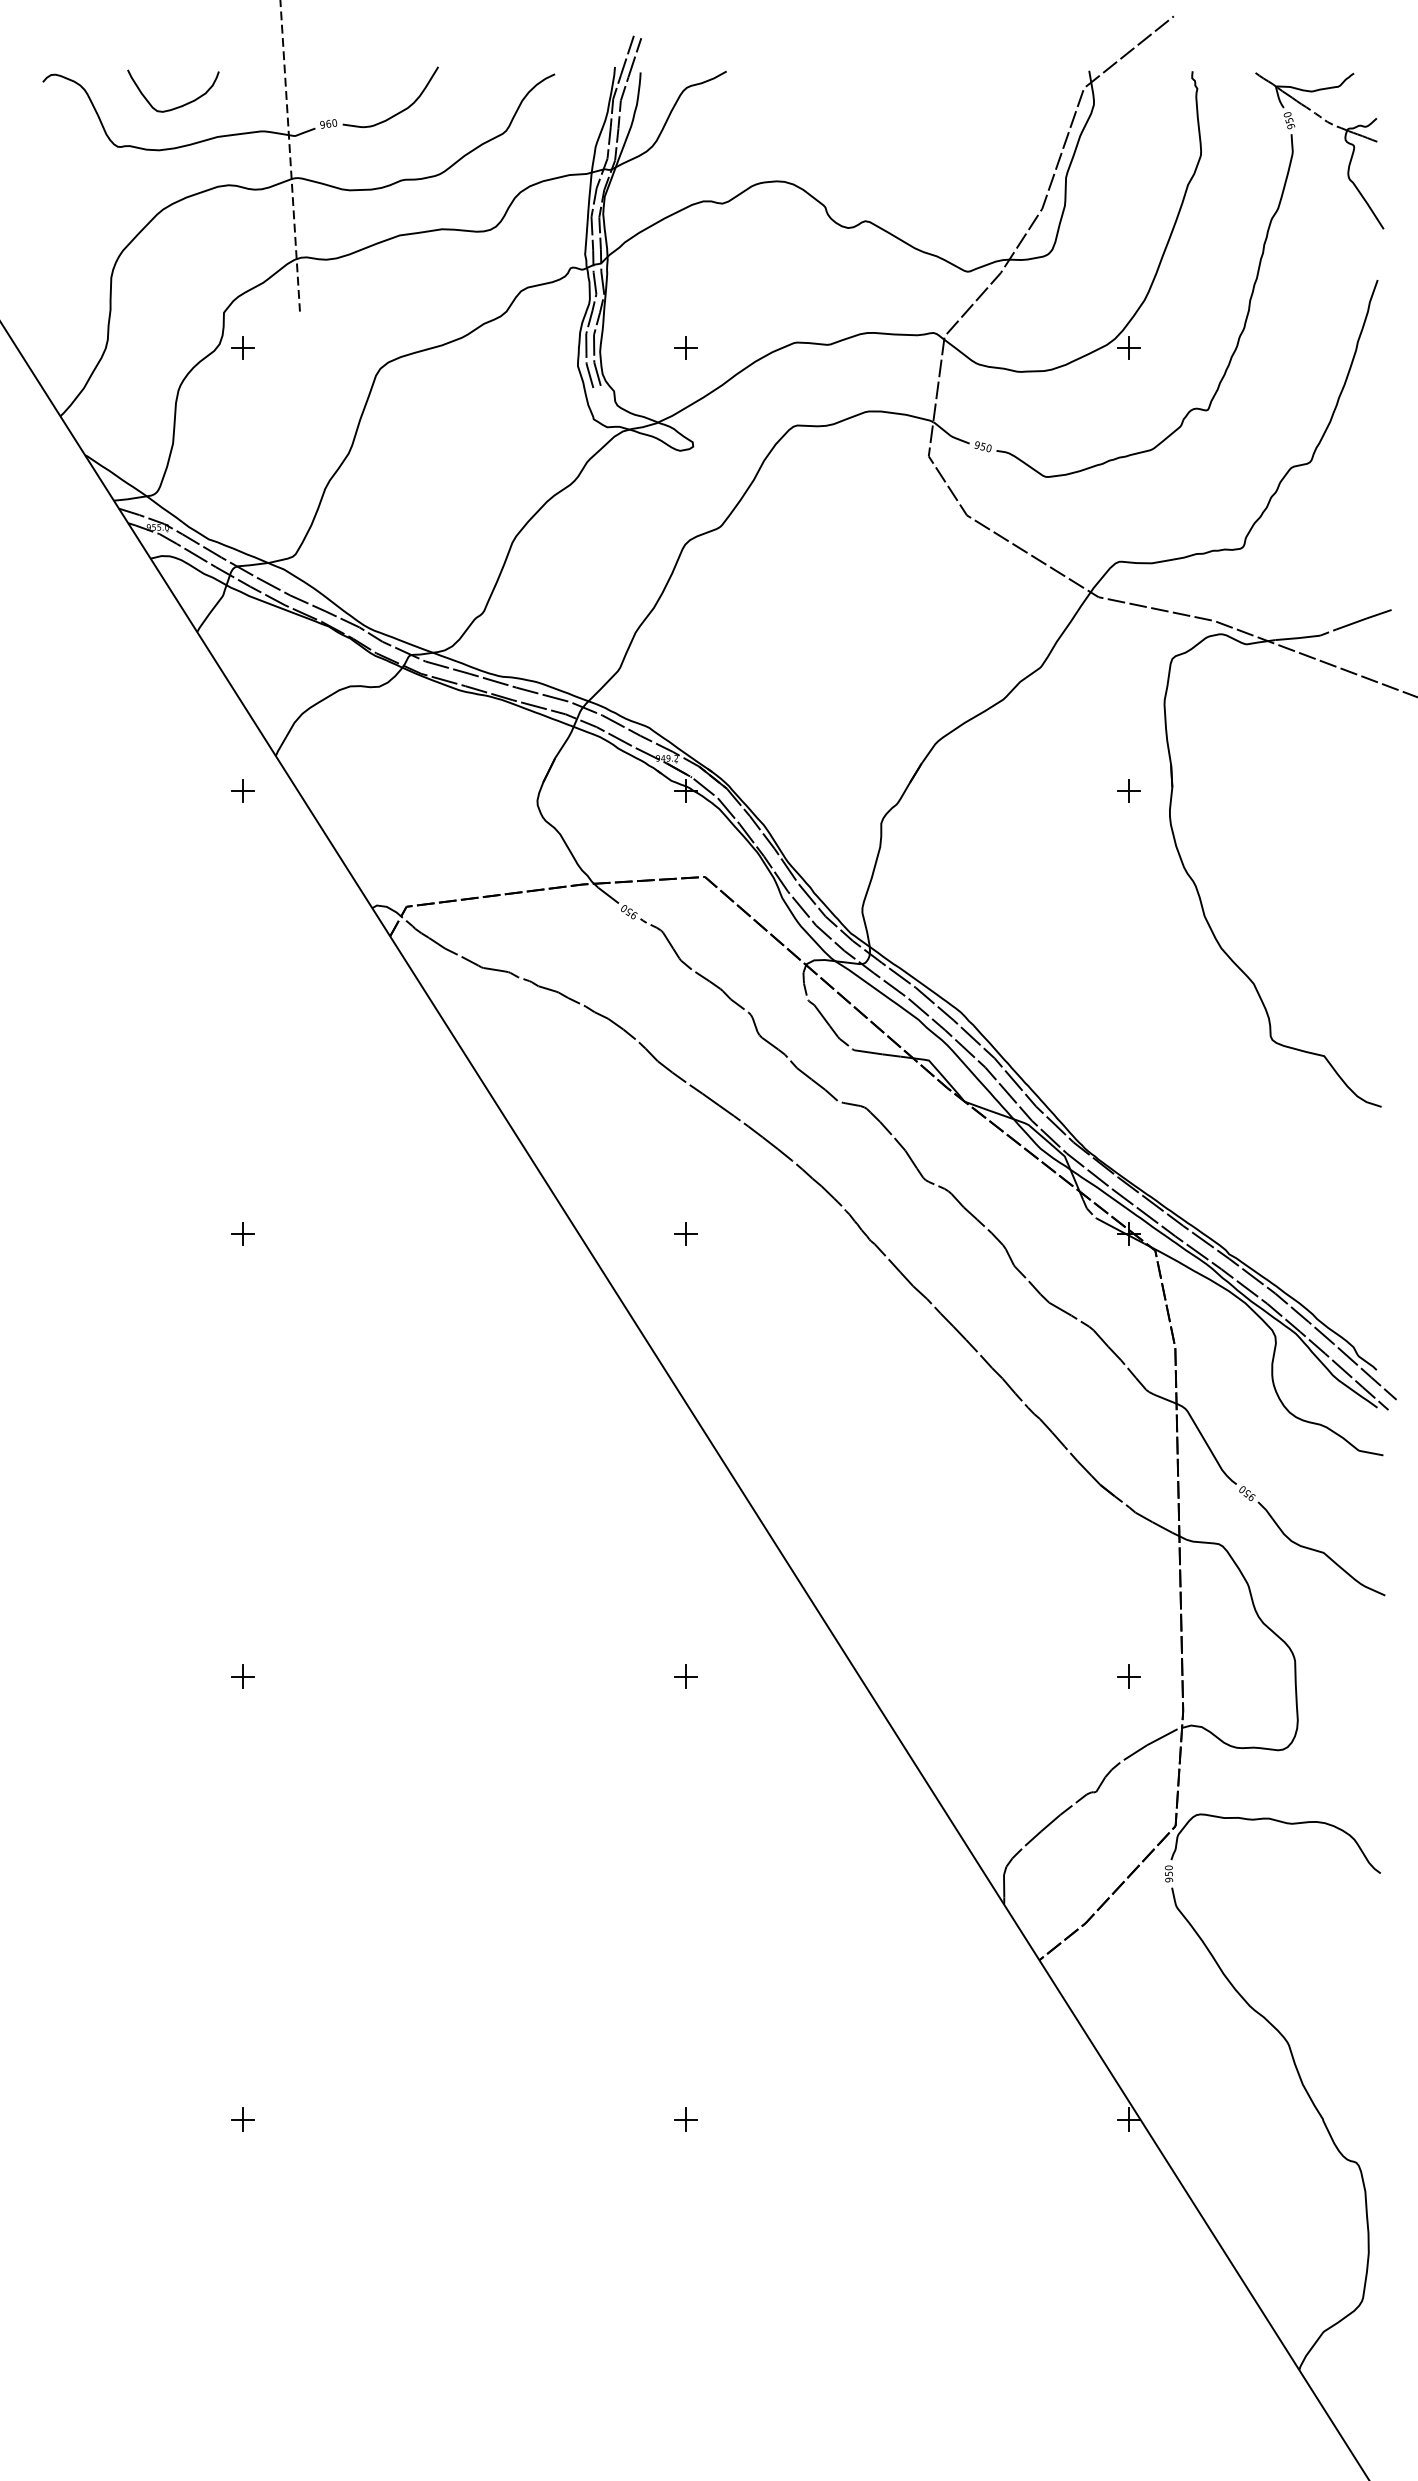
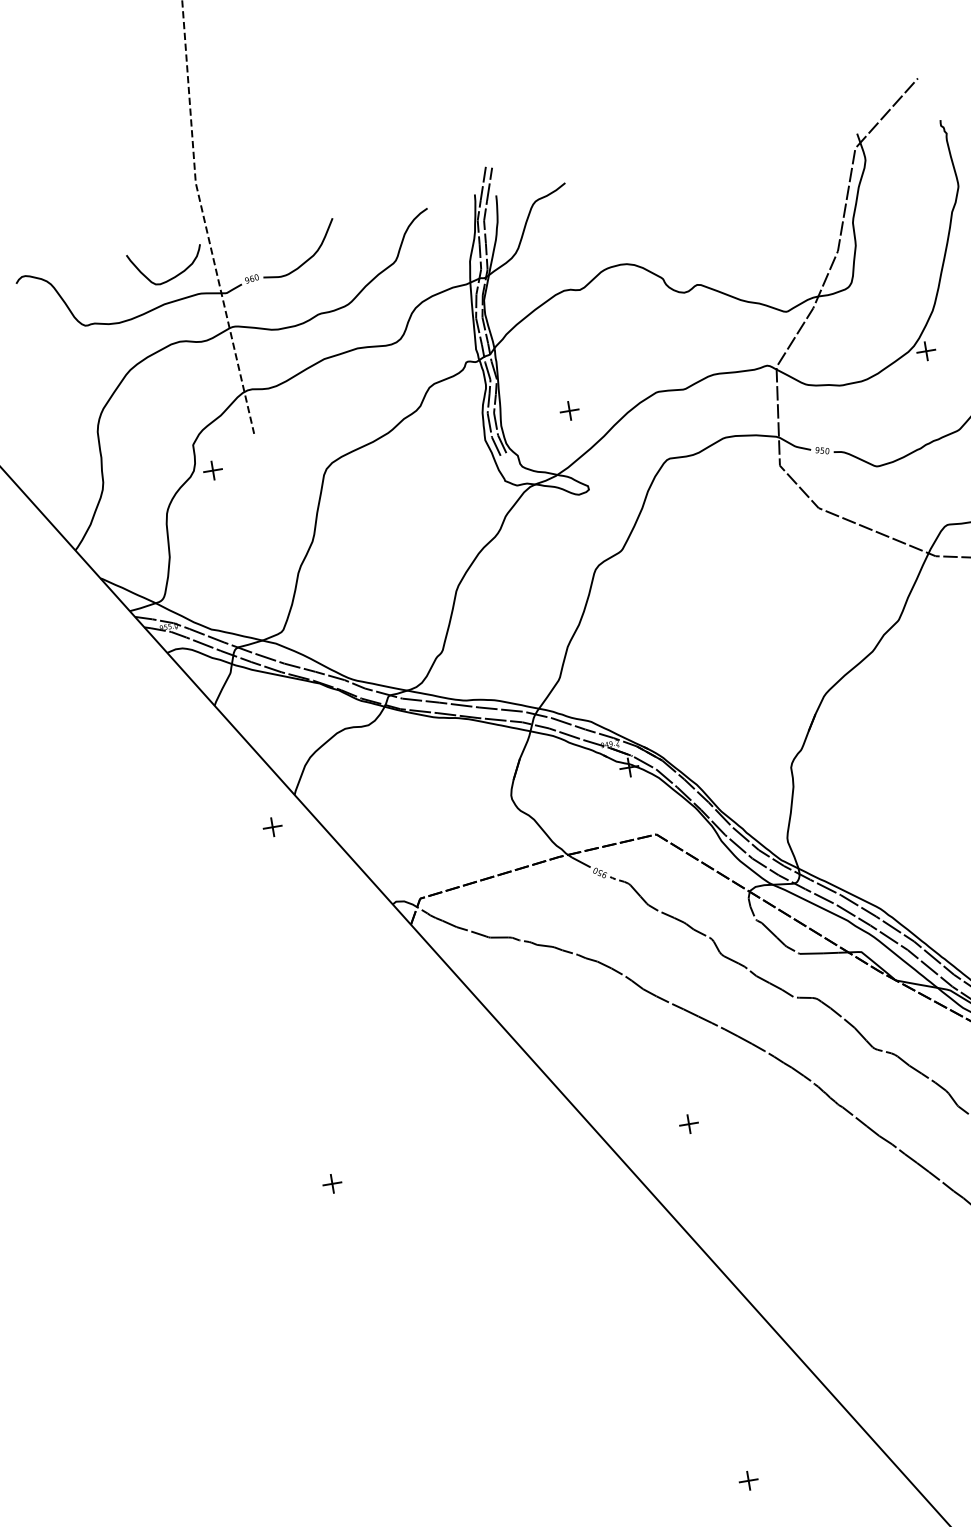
curve: (177, 106) -> (171, 277), moved

